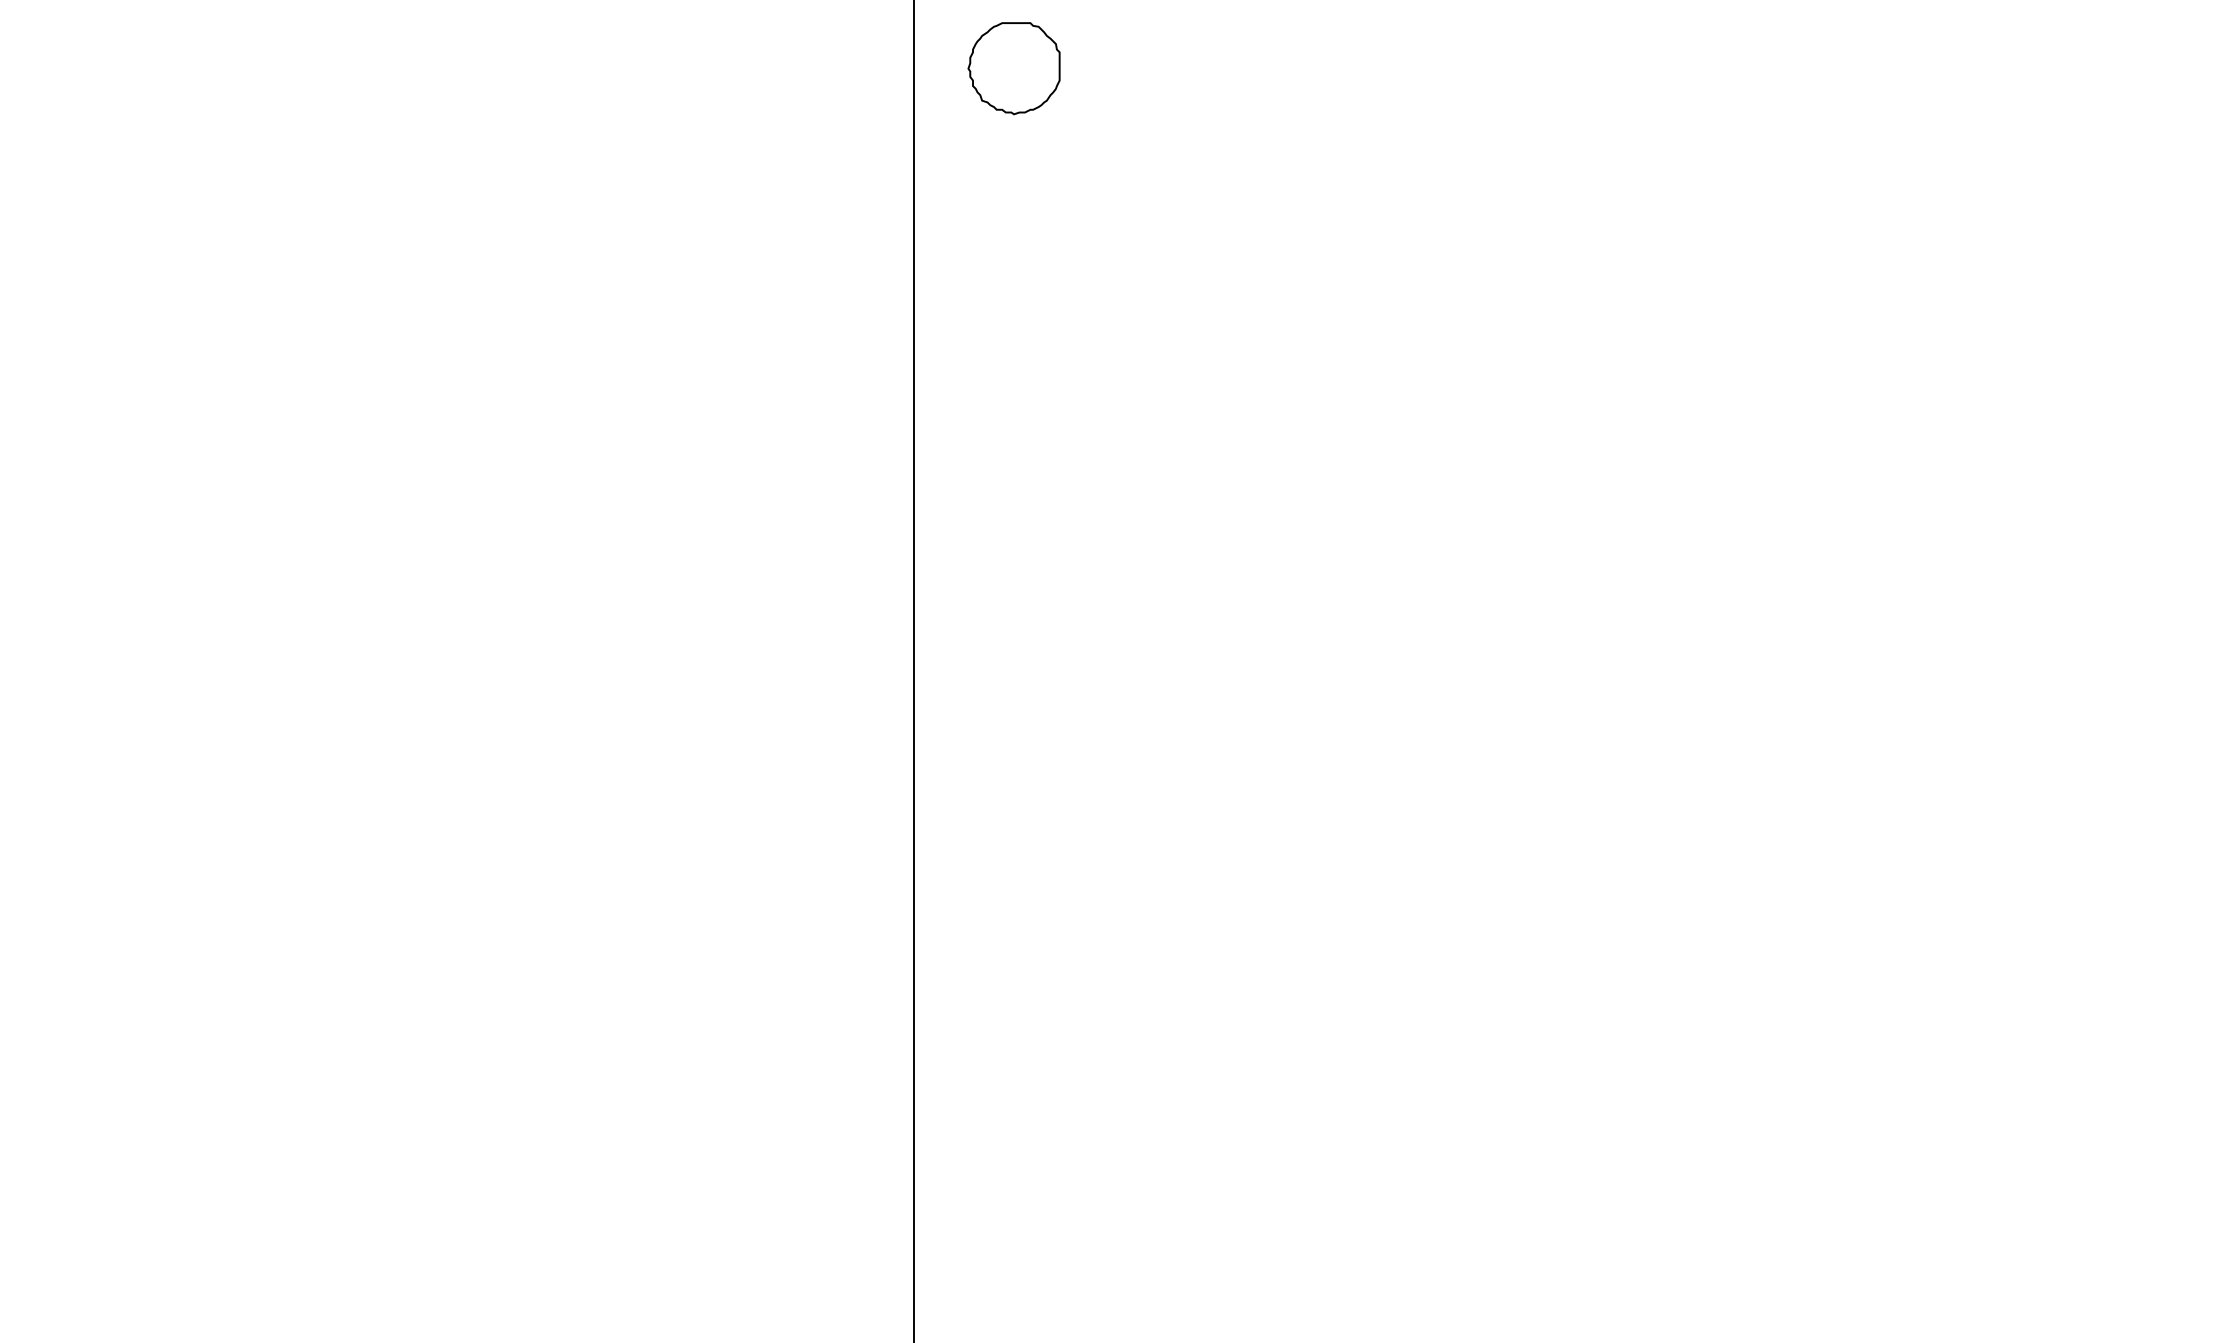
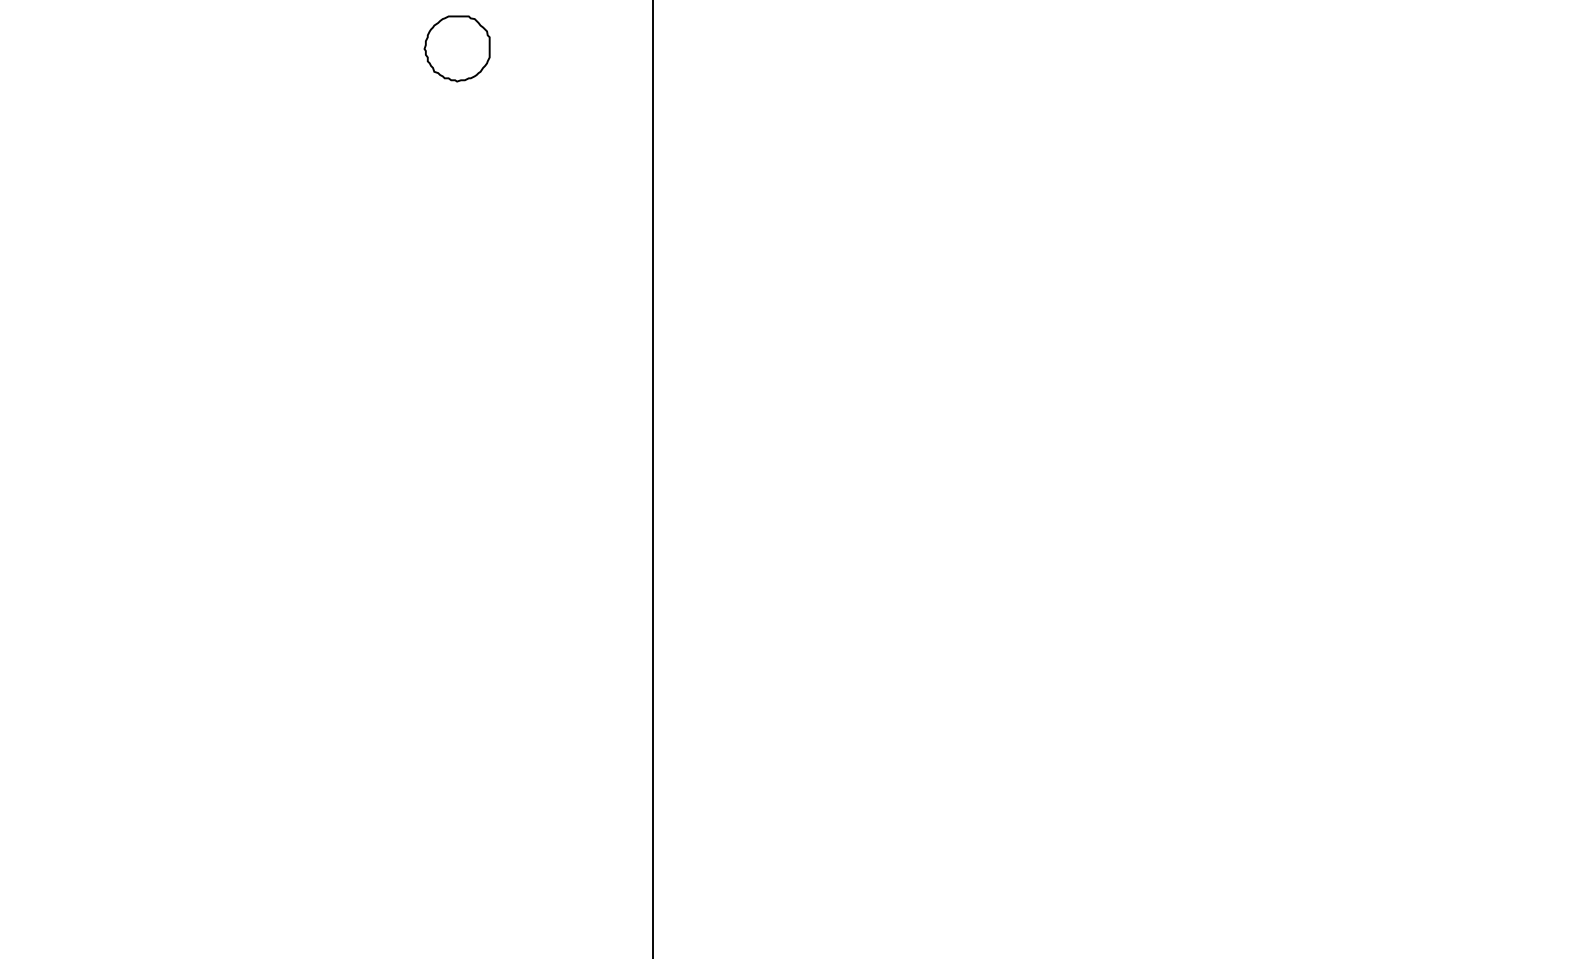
part: (1013, 68) -> (456, 48), moved

